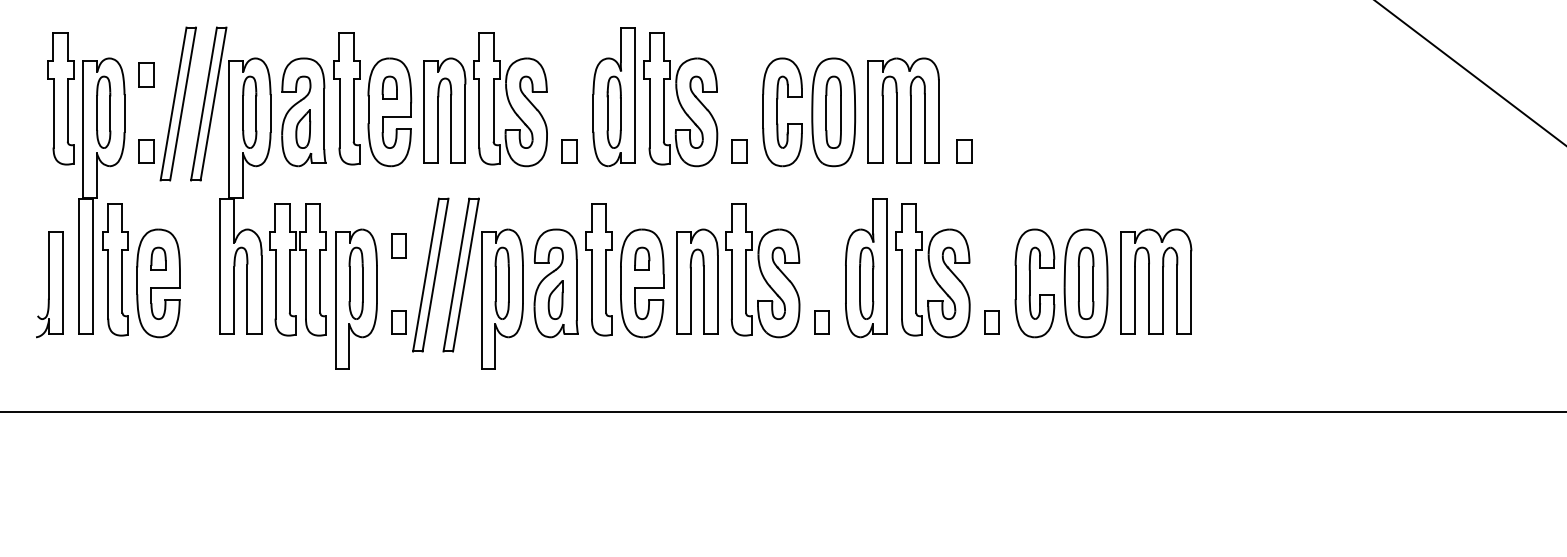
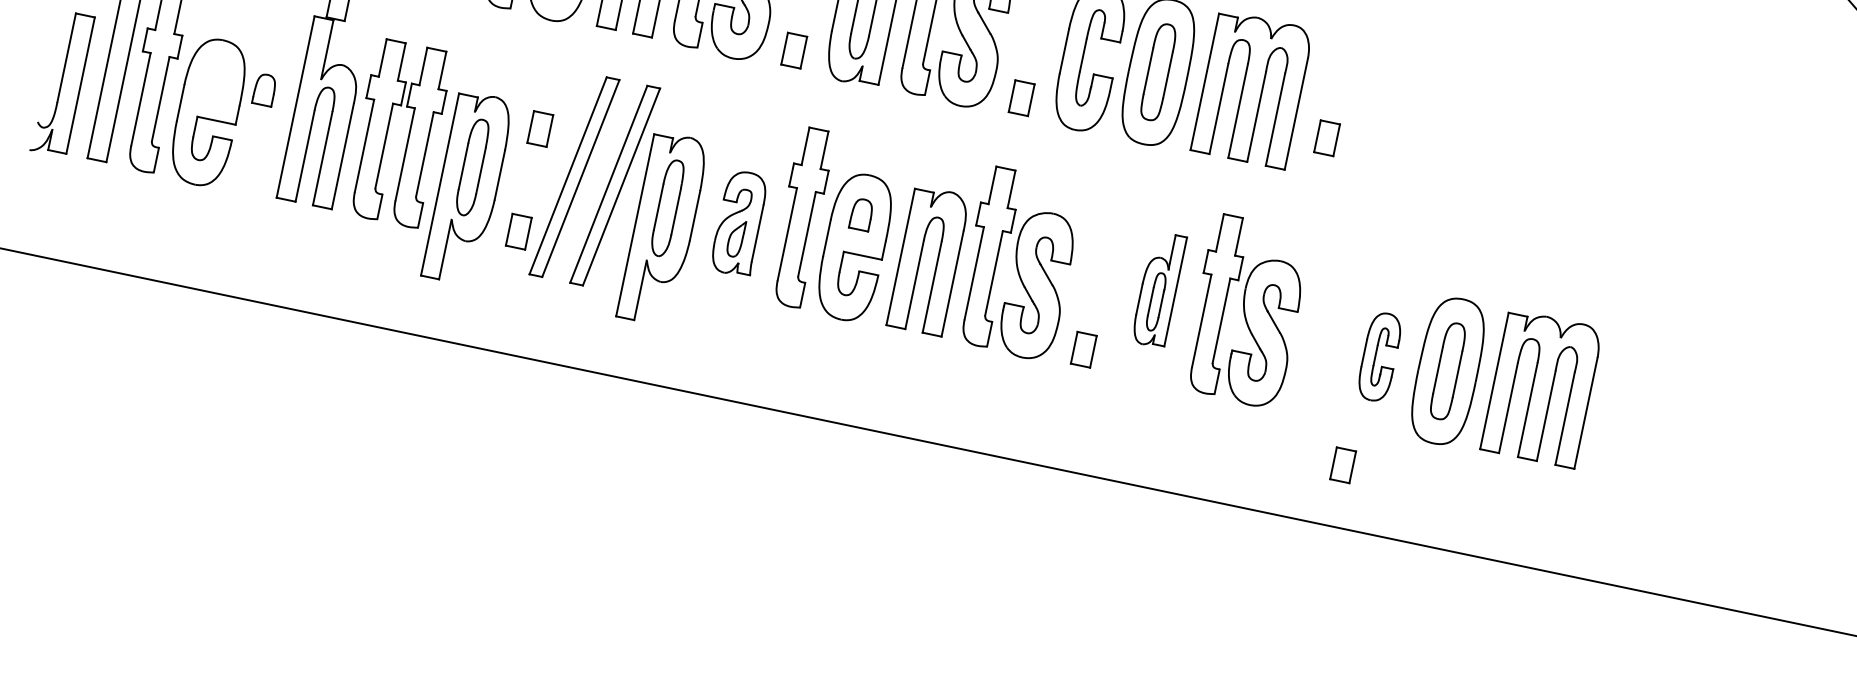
part: (964, 151) -> (1327, 138), moved
part: (158, 258) -> (264, 89), moved
part: (866, 268) -> (1158, 290), size x0.6
part: (555, 283) -> (738, 223), size x0.7
part: (1034, 283) -> (1378, 356), size x0.6
part: (991, 322) -> (1342, 465), moved

